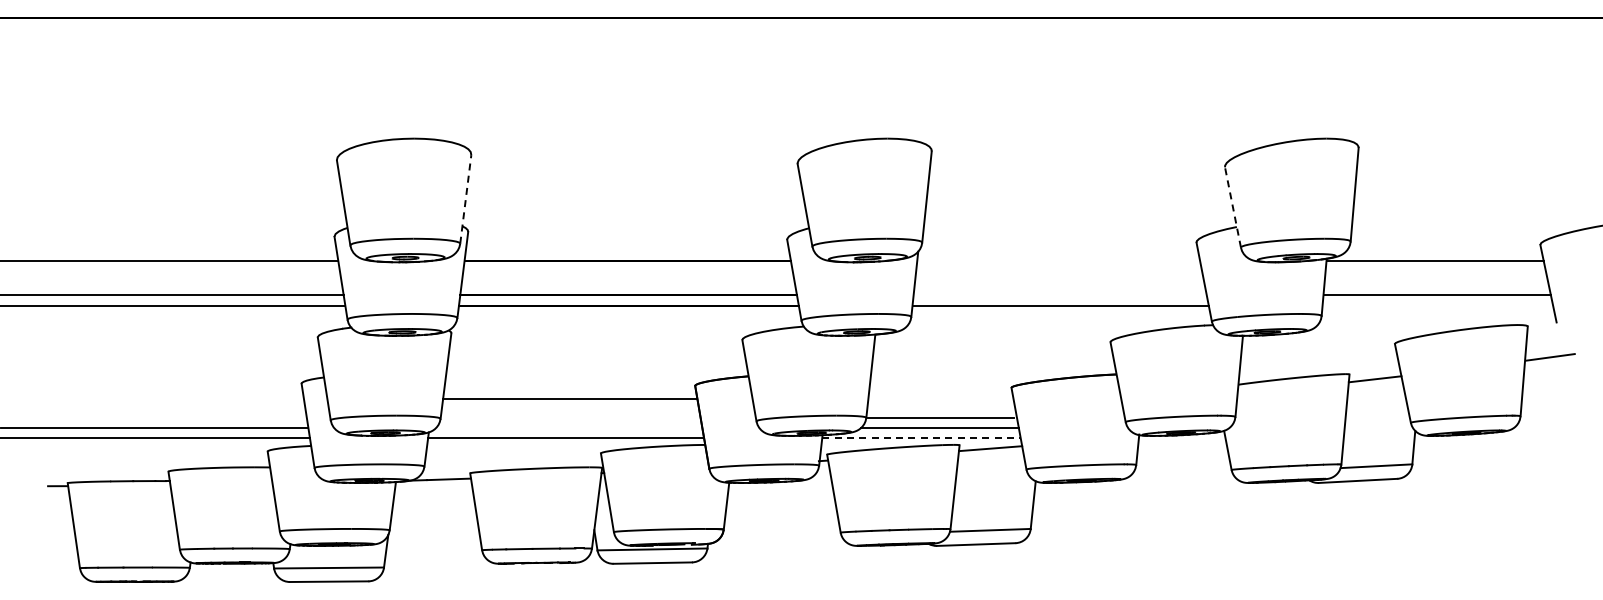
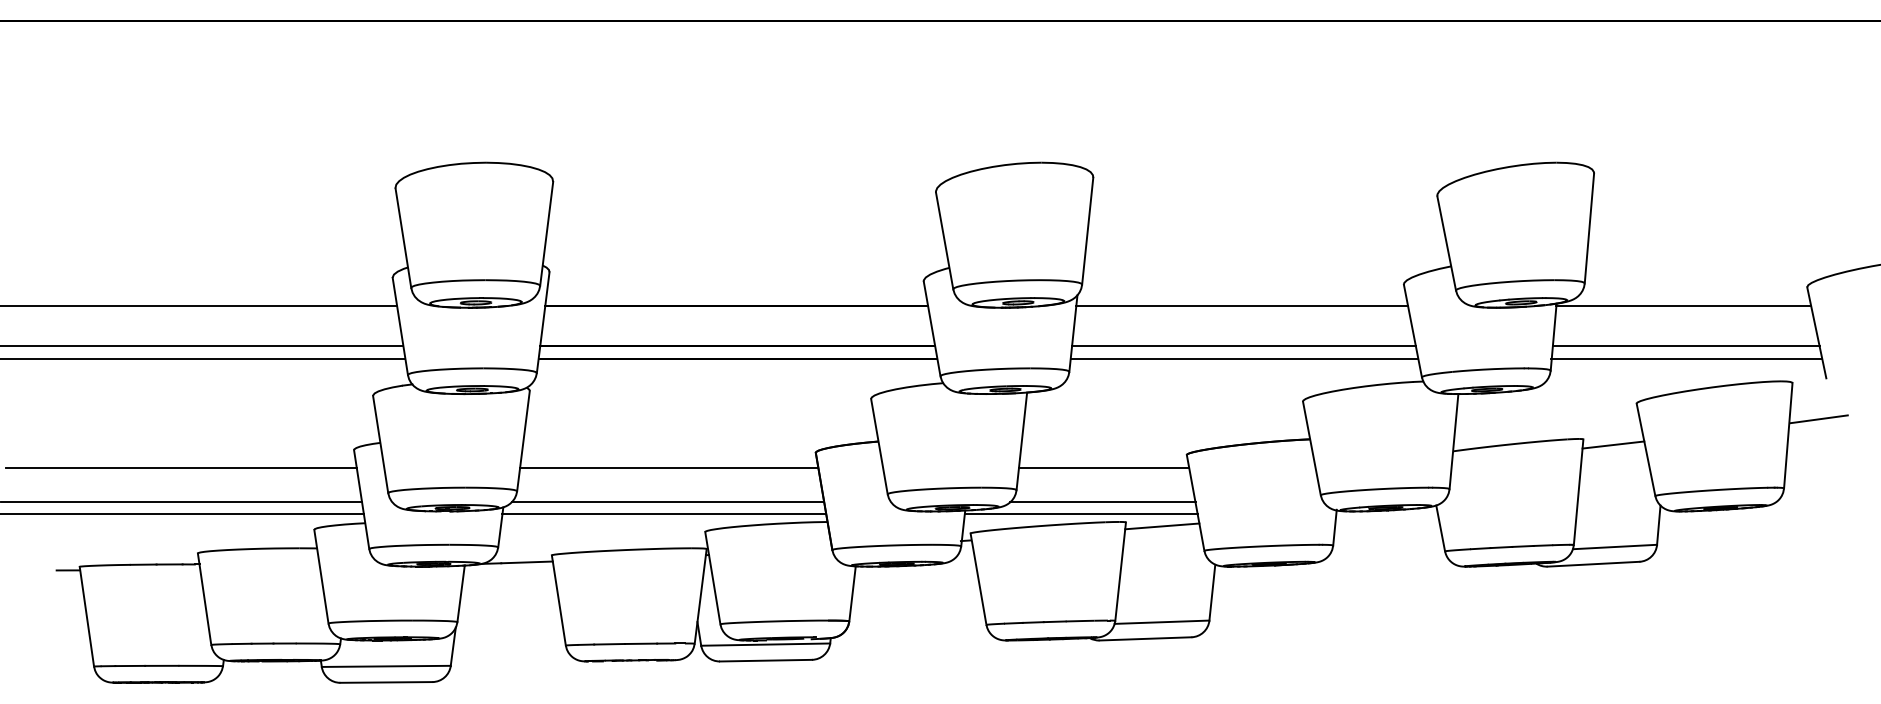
line: (465, 199) -> (546, 234), dashed -> solid
line: (1233, 207) -> (1447, 243), dashed -> solid
line: (1058, 261) -> (1241, 306), added
line: (1059, 294) -> (1243, 345), added
line: (1437, 306) -> (1686, 359), added
line: (153, 399) -> (180, 468), added
line: (940, 418) -> (1103, 468), moved
line: (568, 428) -> (667, 502), added
line: (921, 437) -> (1081, 513), dashed -> solid

